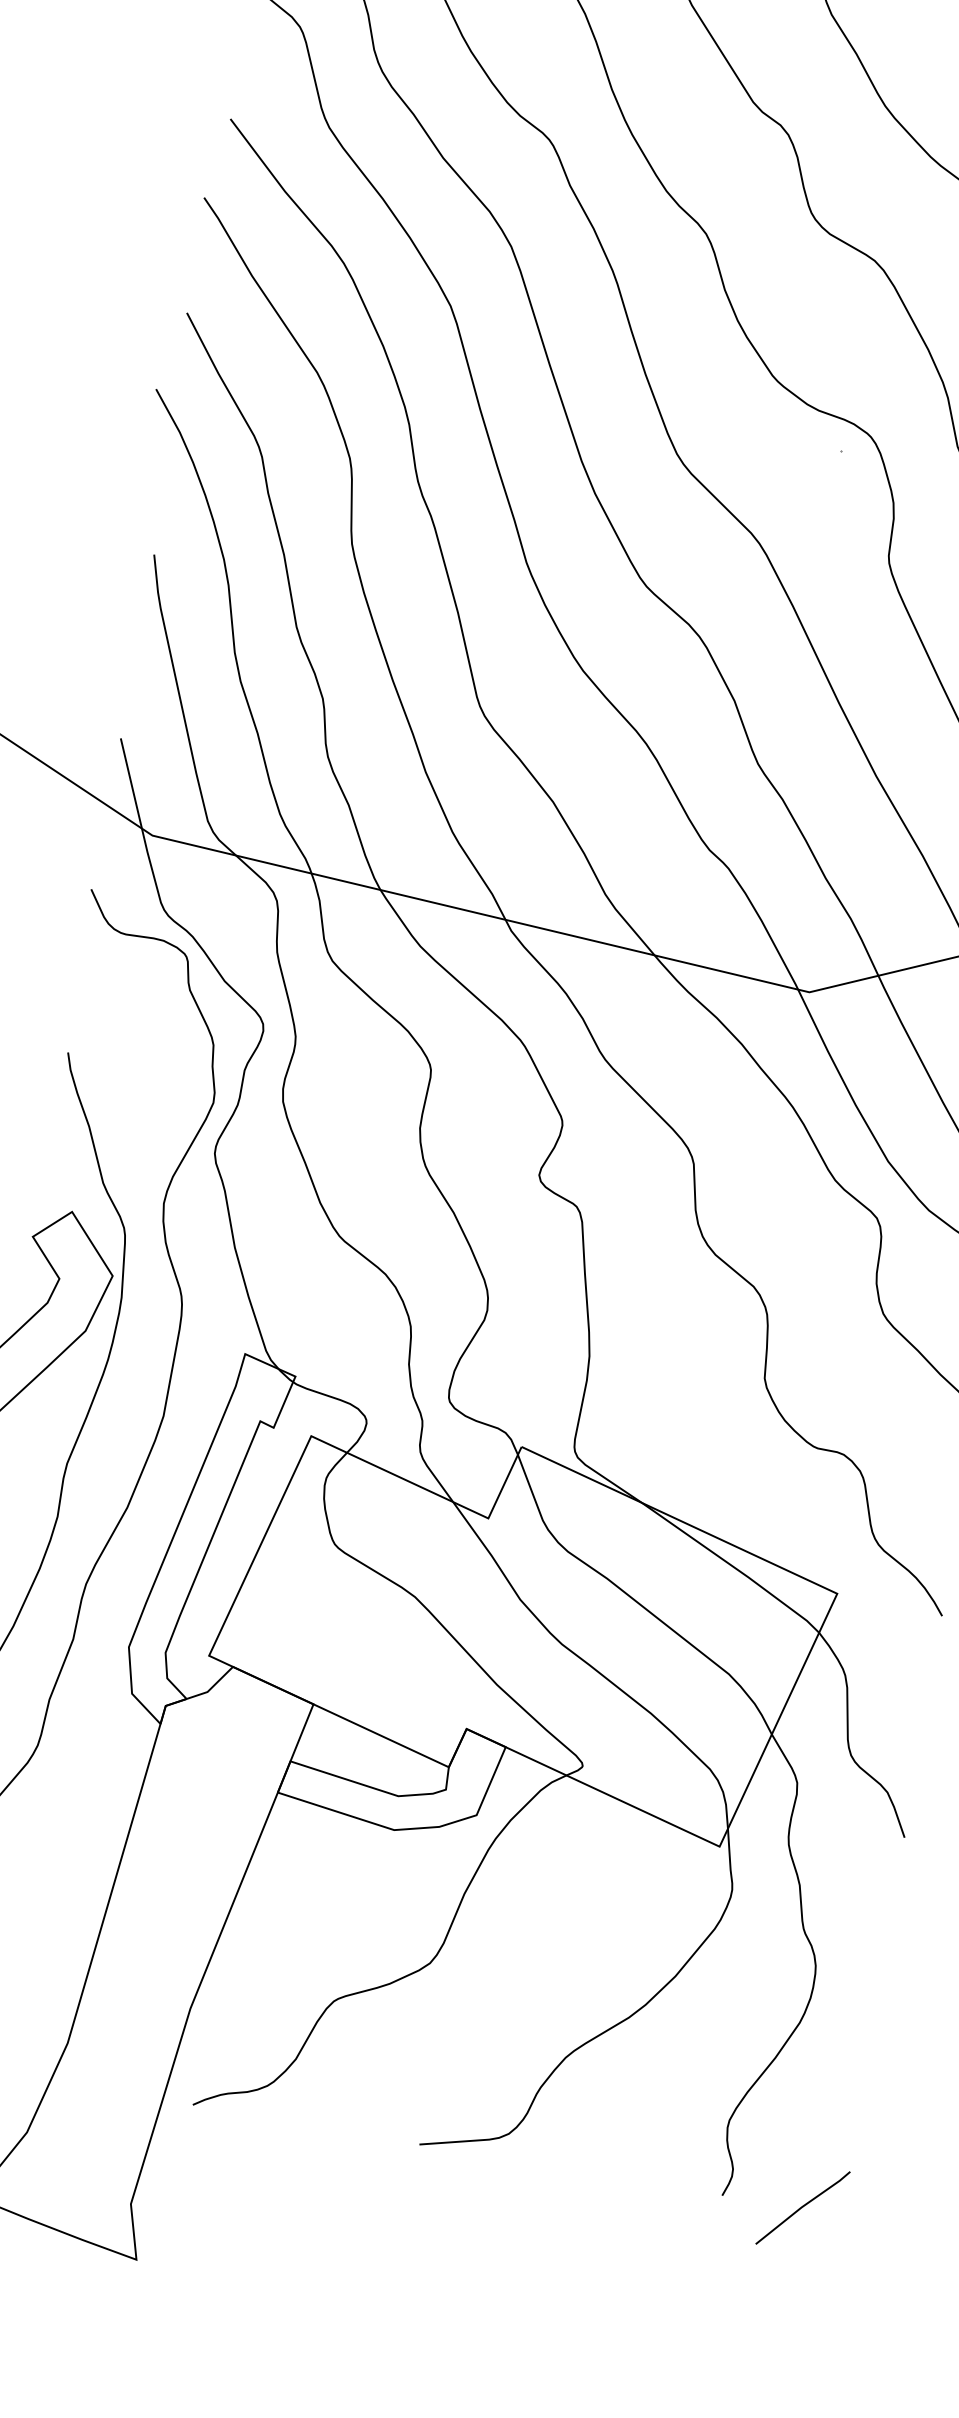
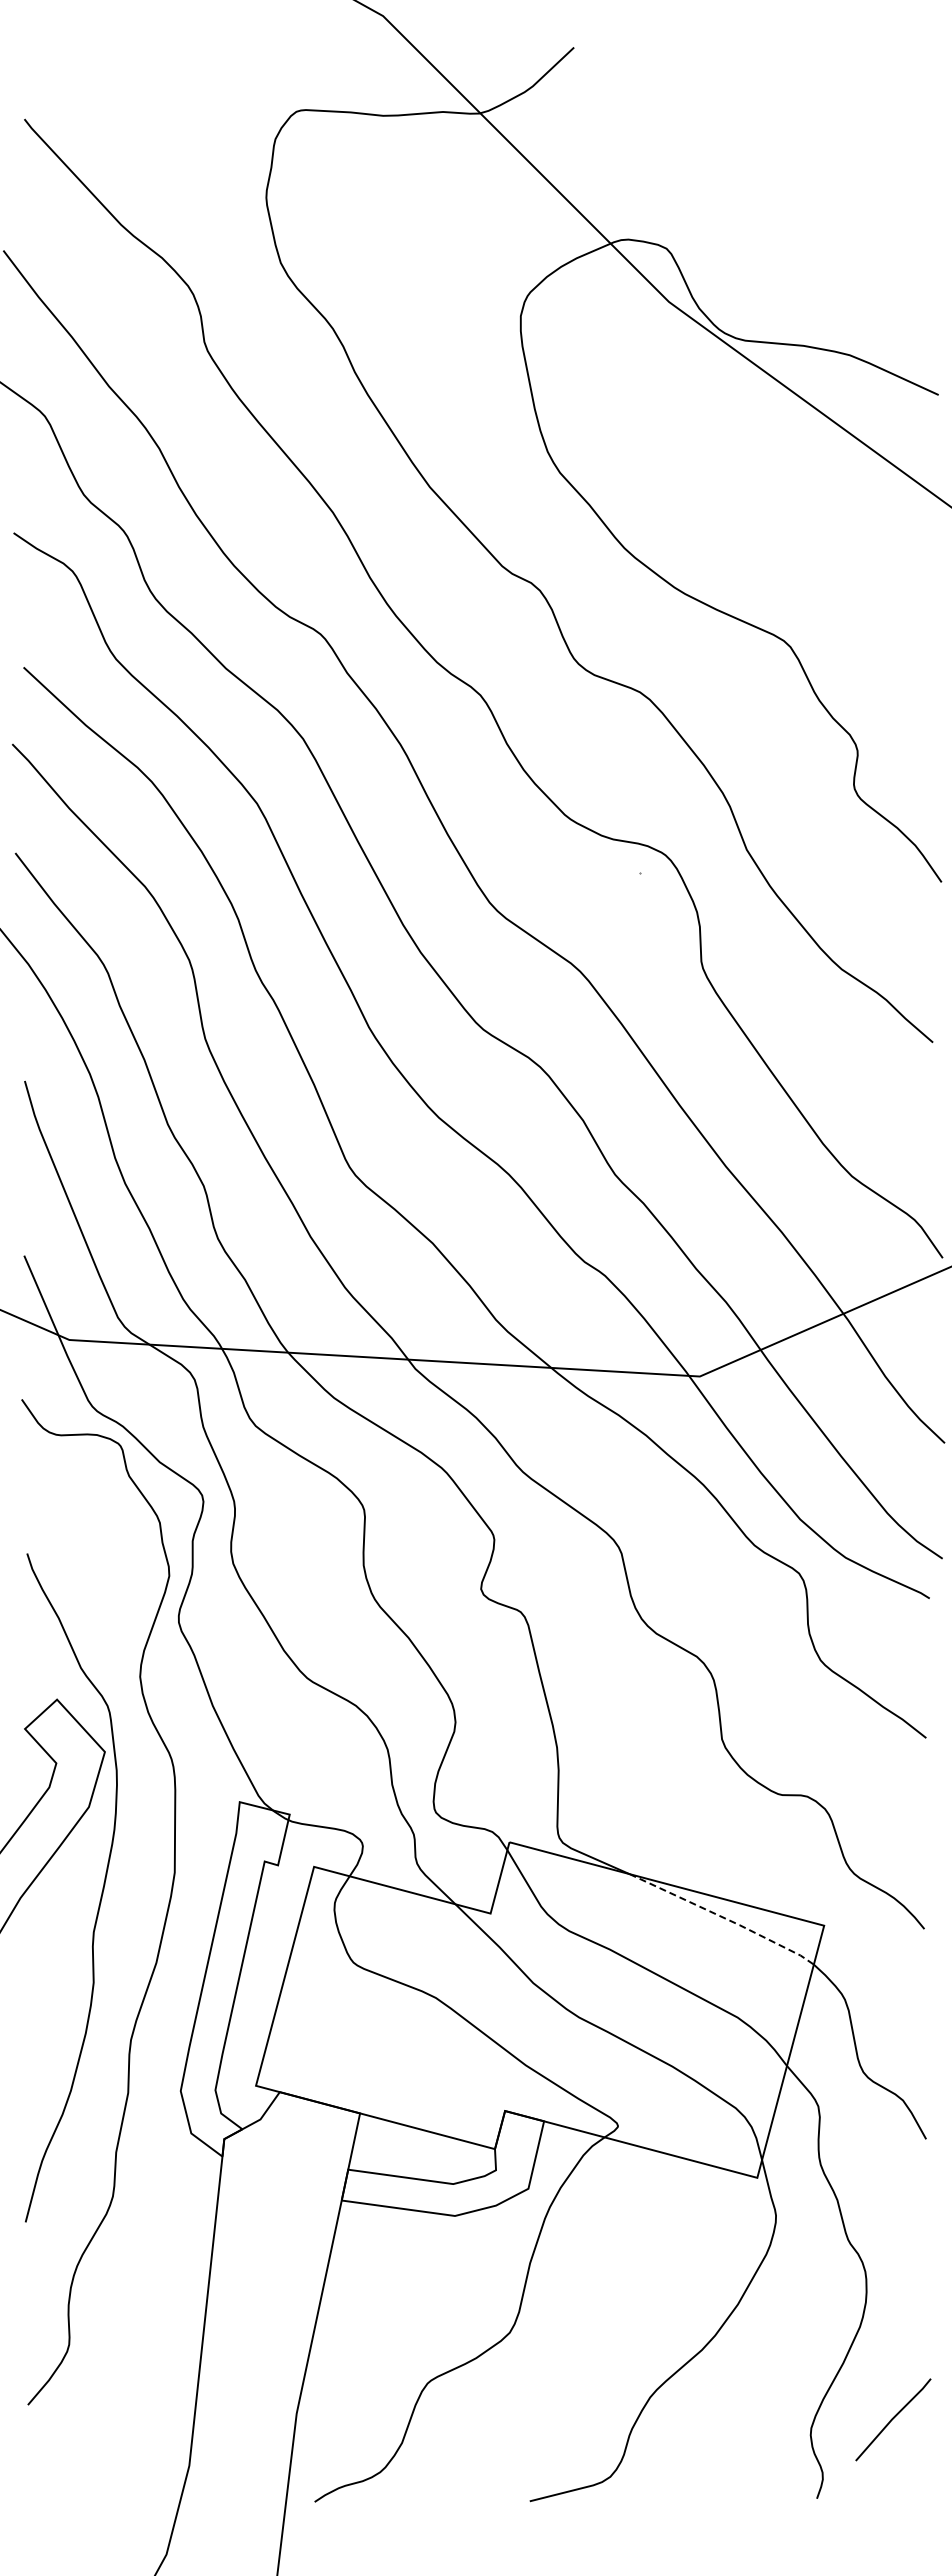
line: (733, 1567) -> (724, 1918), solid -> dashed
line: (803, 2207) -> (893, 2419), moved

